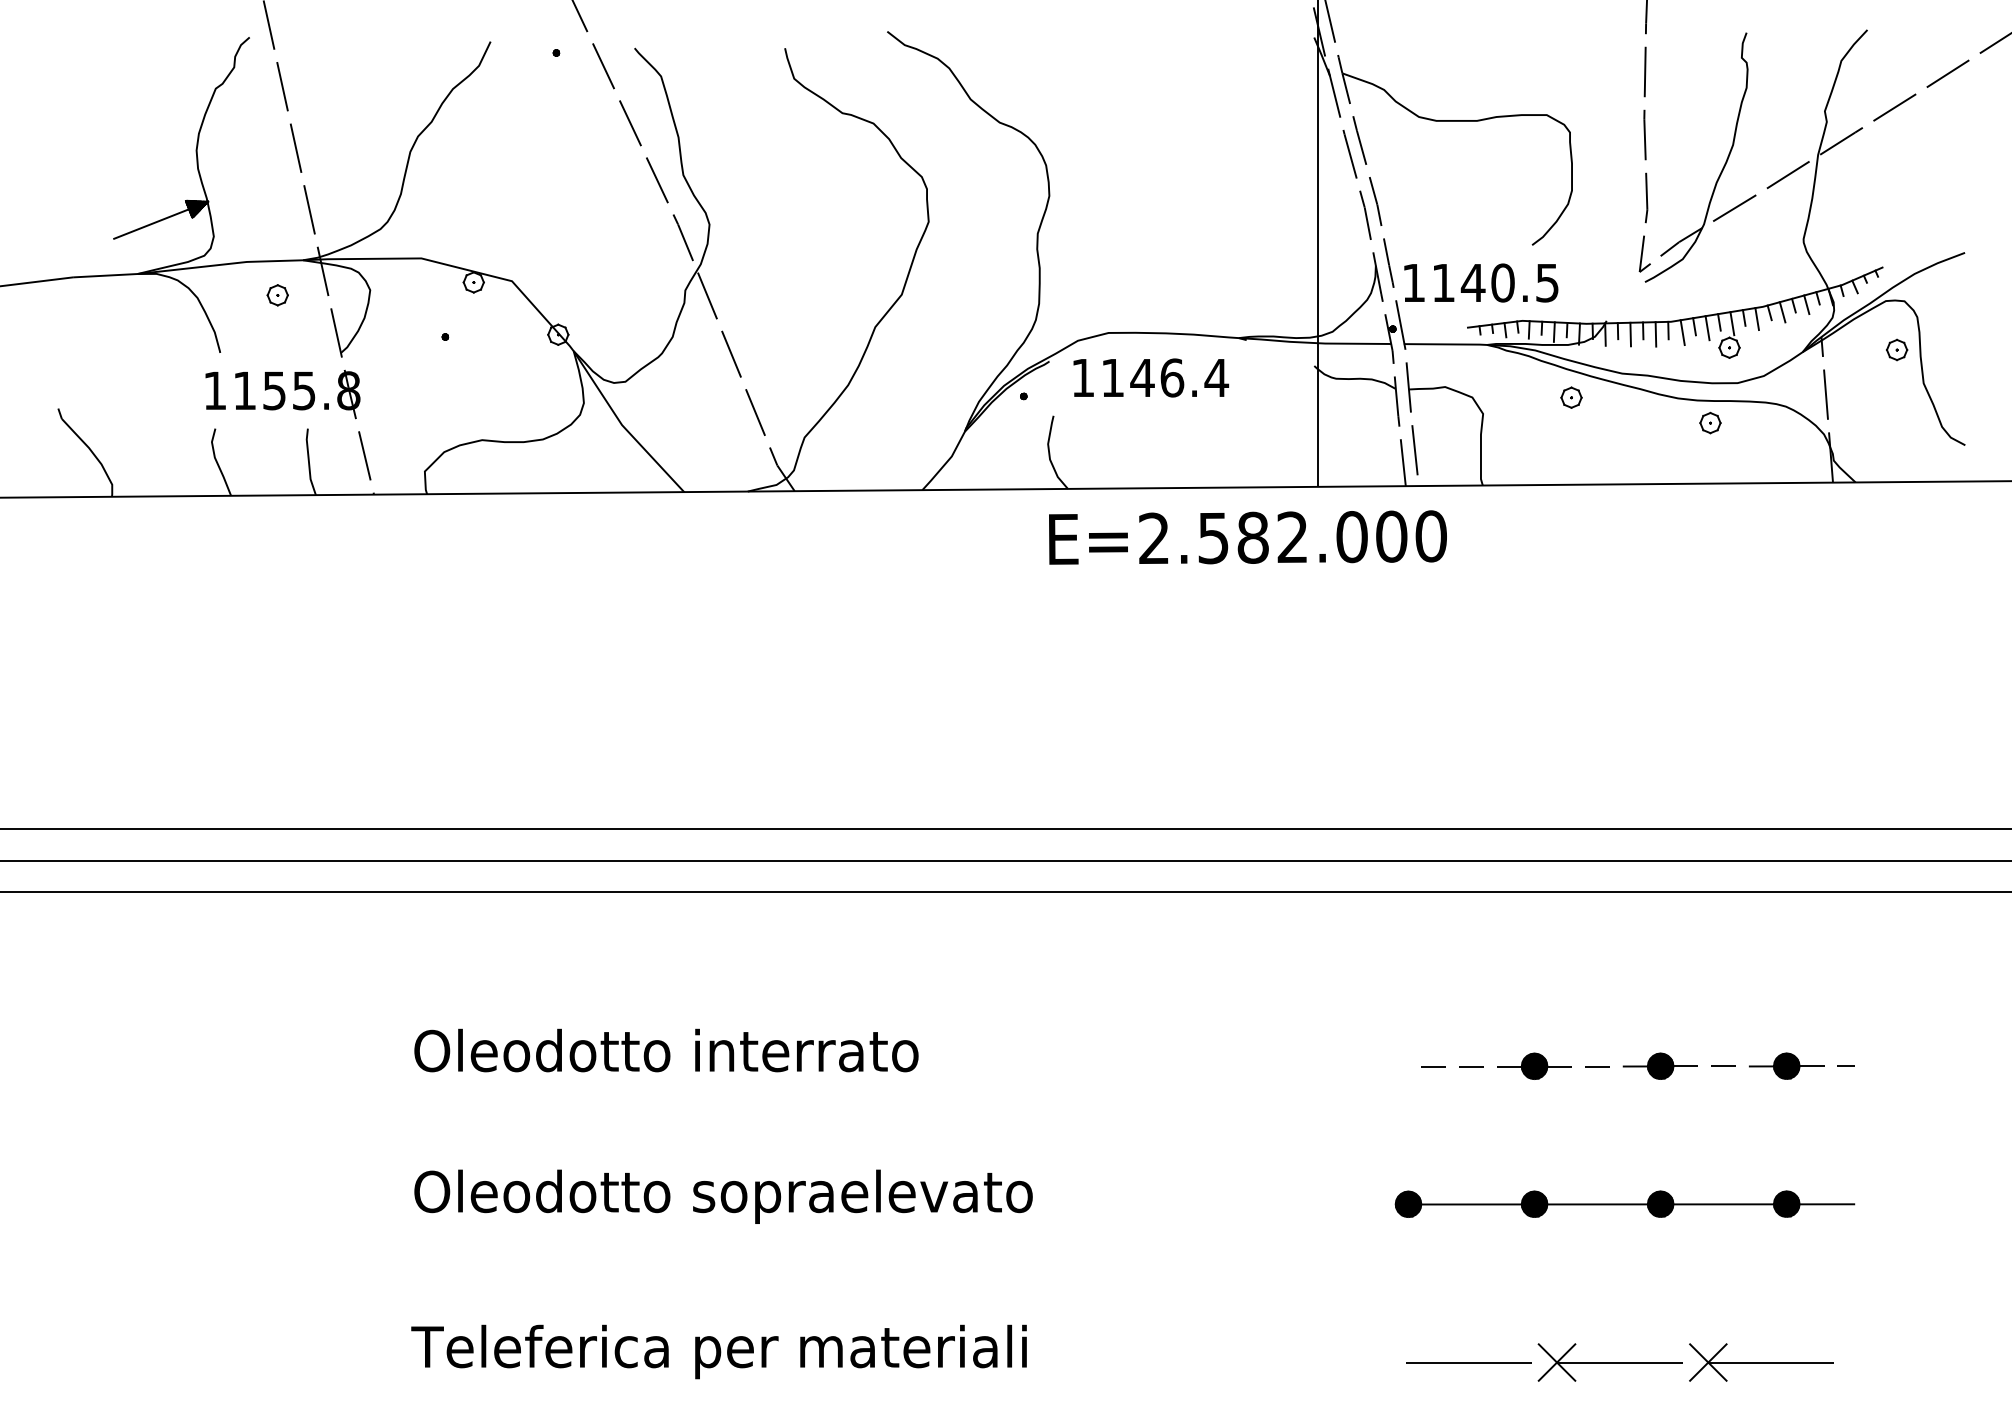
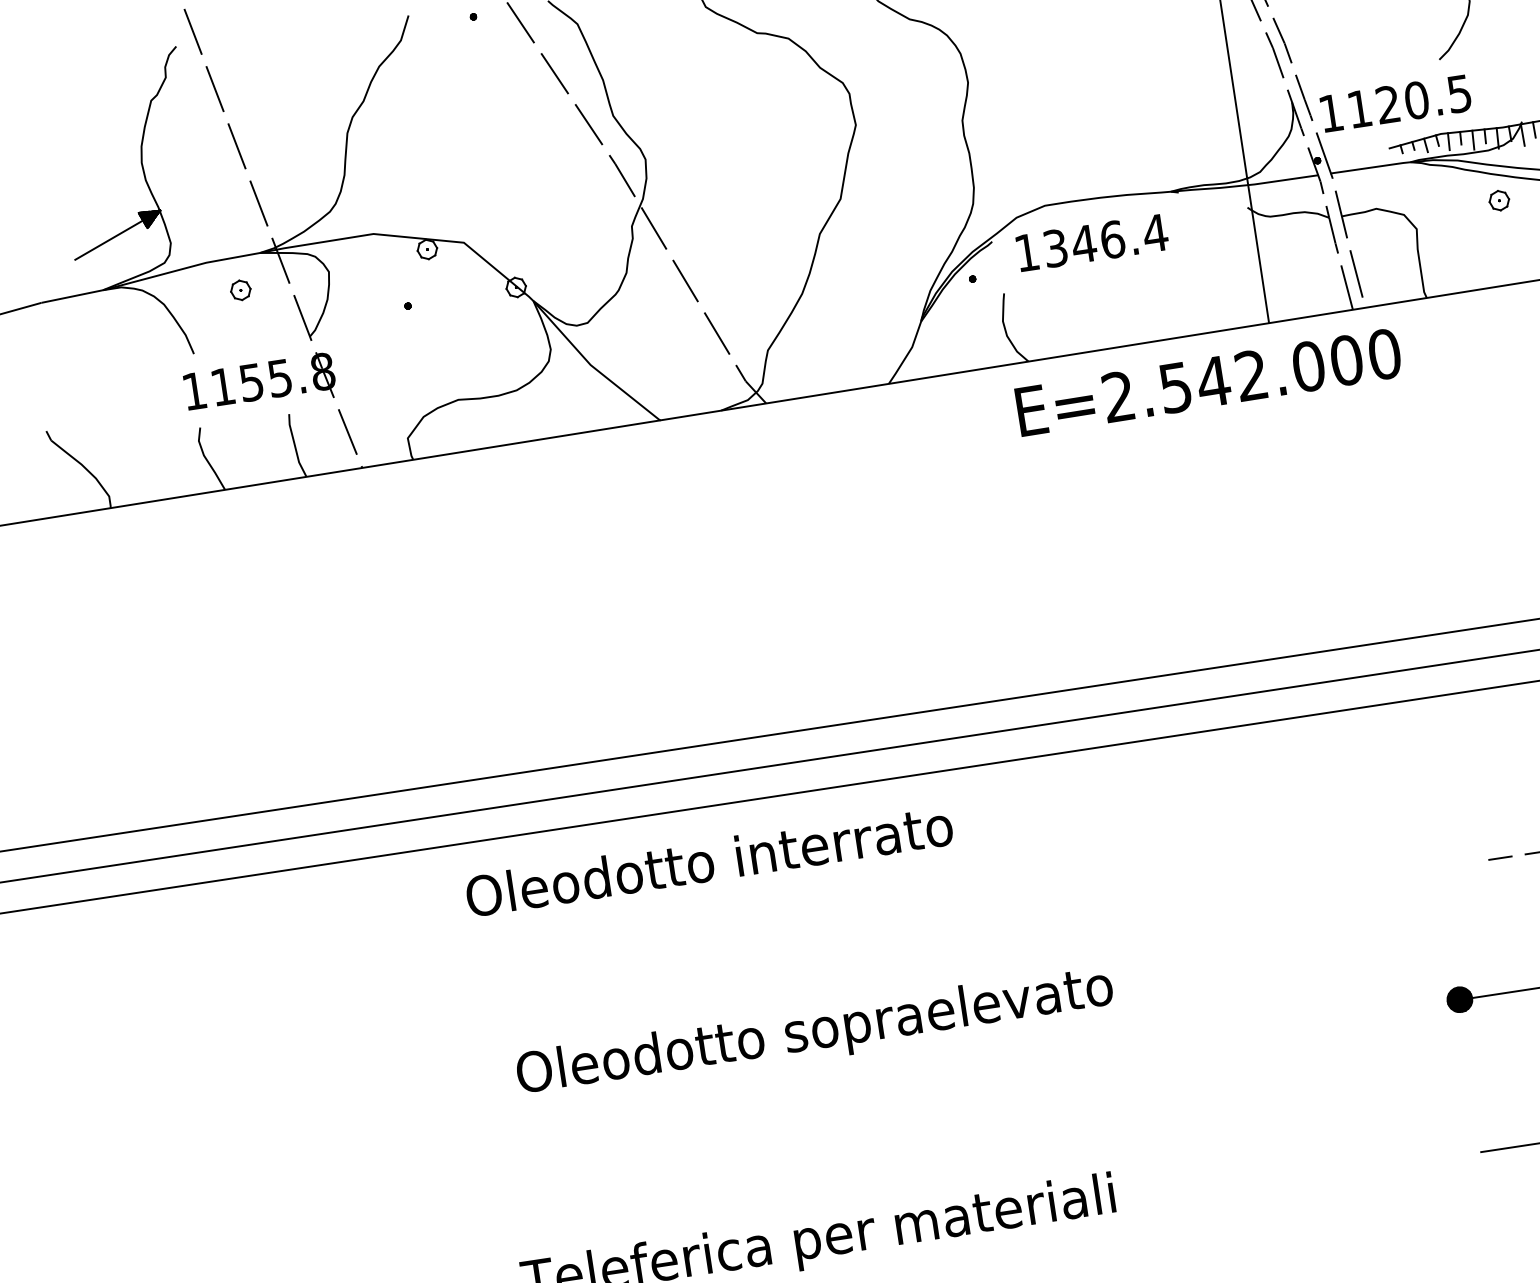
text: (1472, 282) -> (1387, 104), 1140.5 -> 1120.5
text: (1112, 377) -> (1055, 247), 1146.4 -> 1346.4
text: (1252, 537) -> (1213, 381), E=2.582.000 -> E=2.542.000
text: (666, 1050) -> (709, 860), moved
line: (1433, 1066) -> (1463, 863), removed
text: (723, 1196) -> (815, 1033), moved

